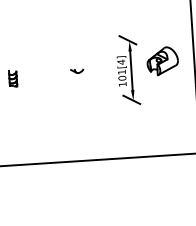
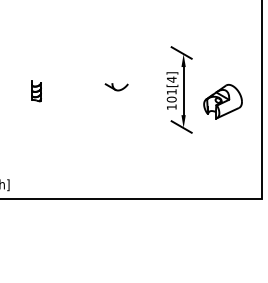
part: (162, 61) -> (222, 101), moved
part: (77, 71) -> (116, 87), size x1.43

